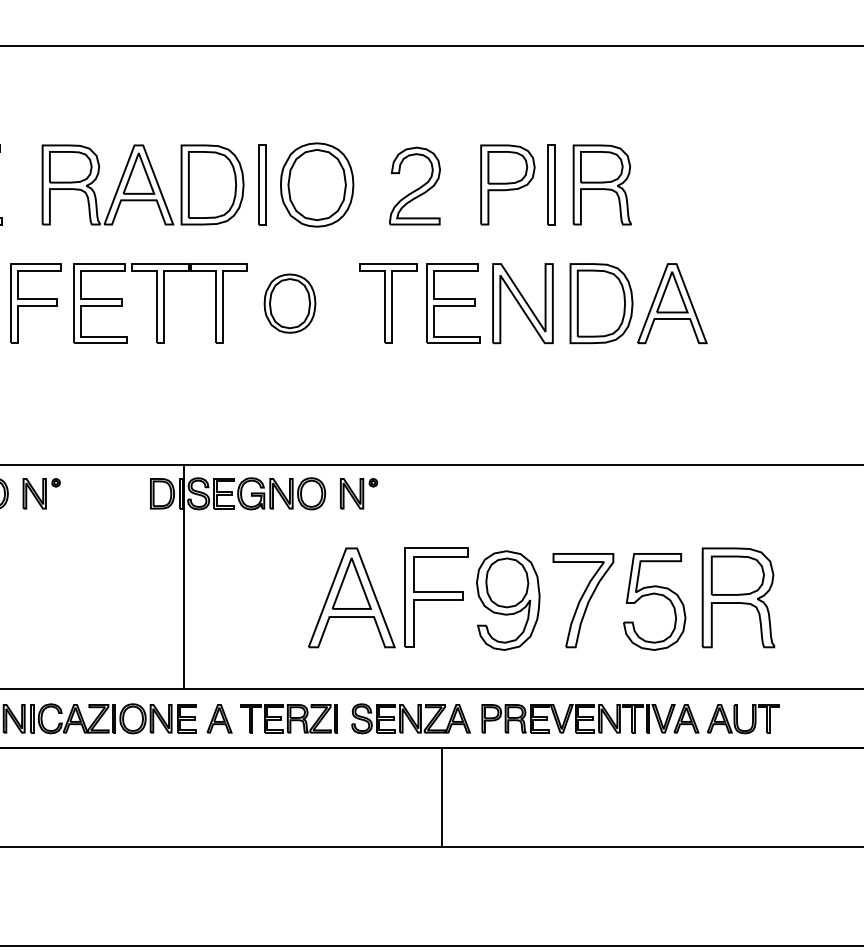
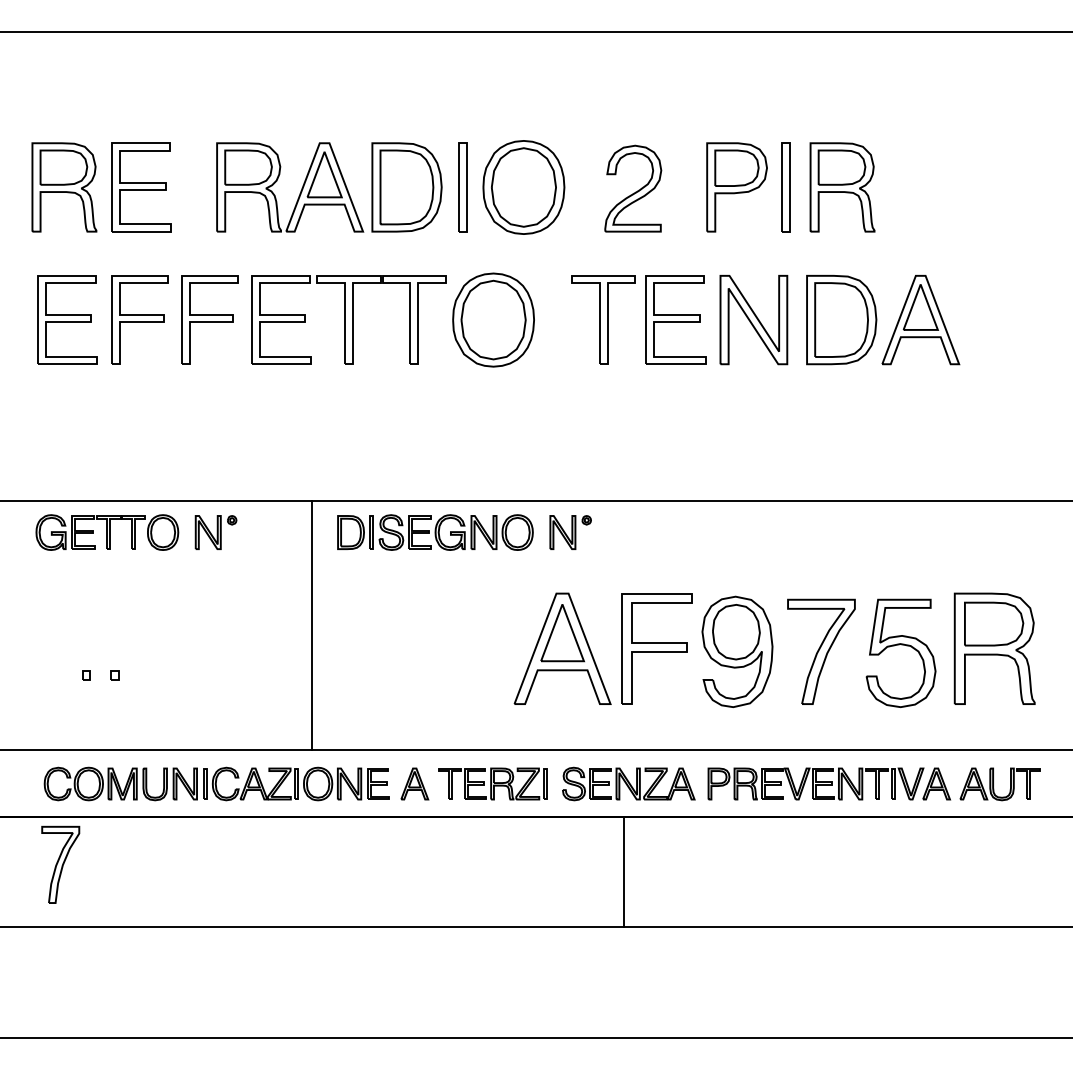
part: (289, 303) -> (493, 319), size x1.43
line: (184, 576) -> (312, 625), moved
line: (441, 797) -> (623, 871), moved

